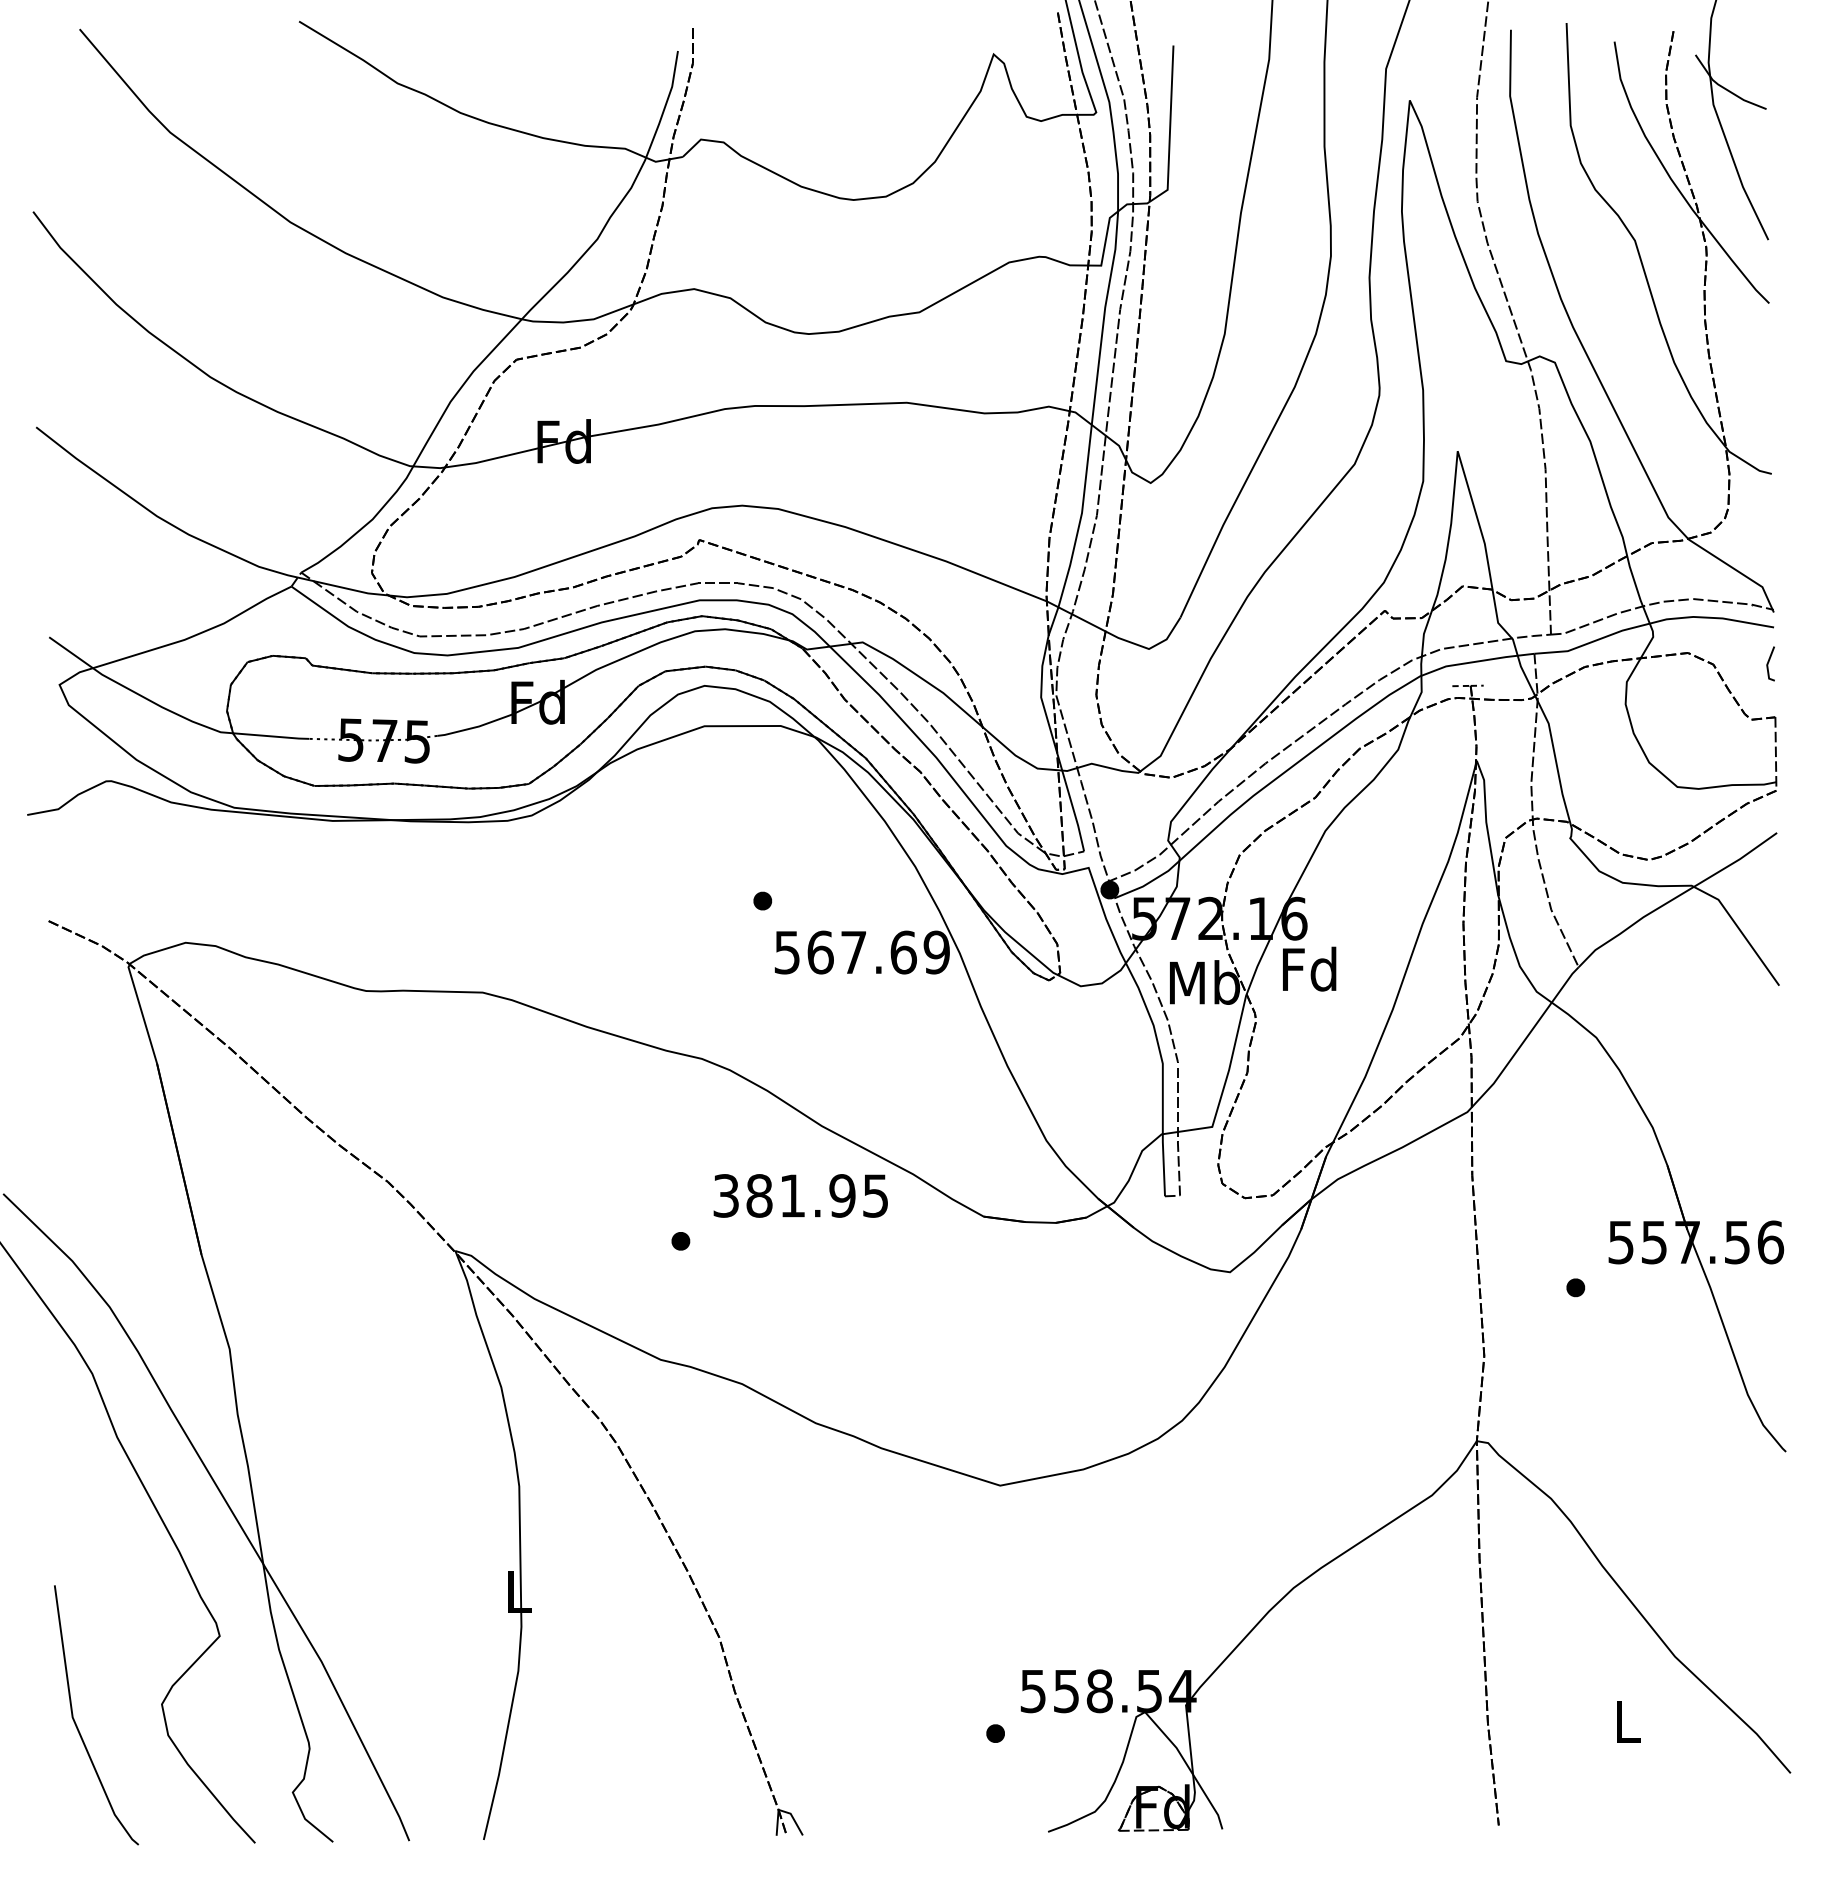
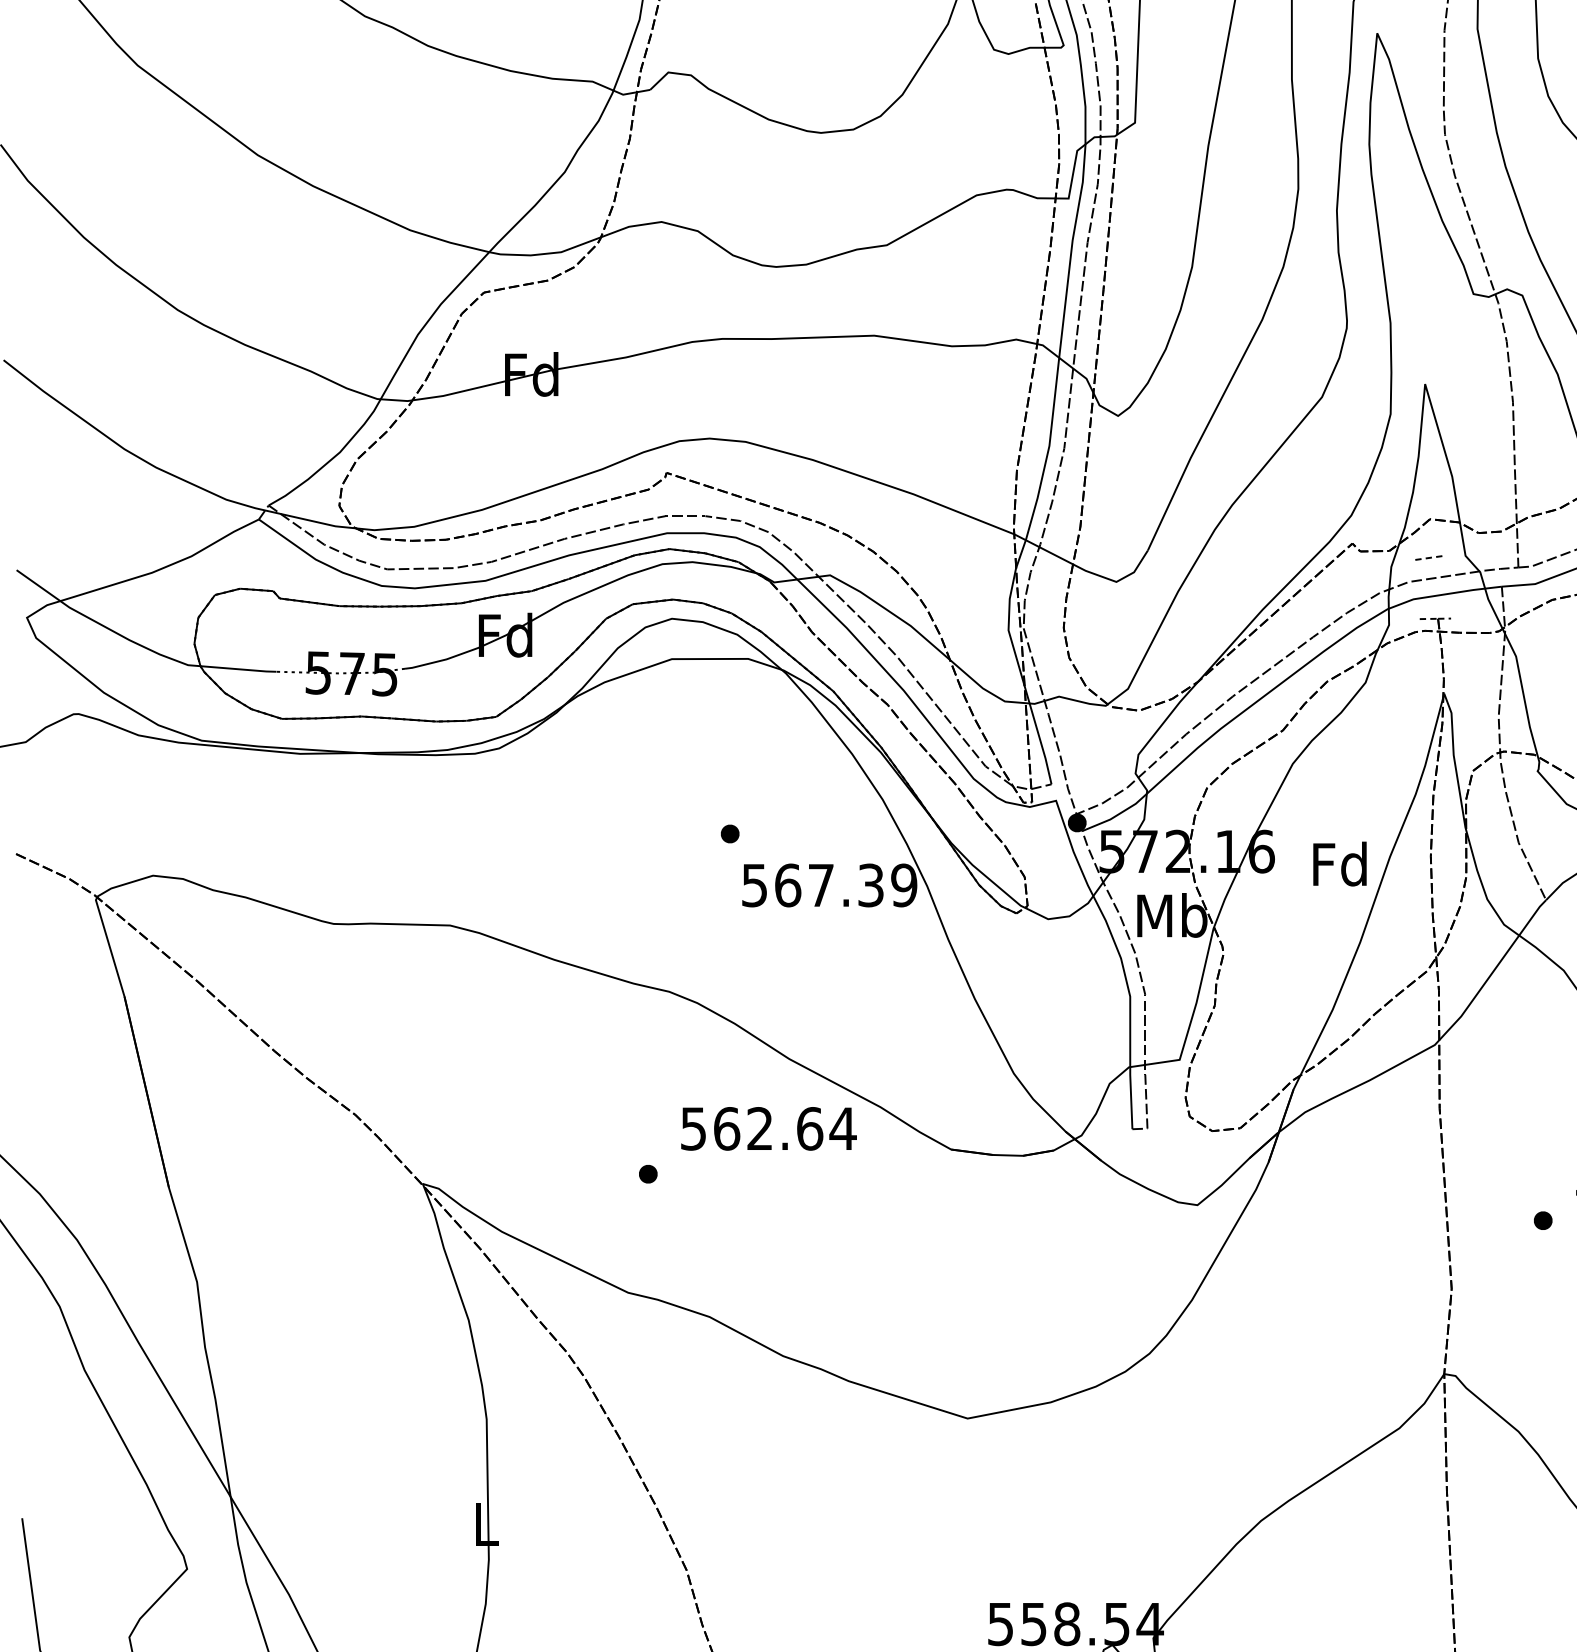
line: (1460, 624) -> (1427, 557), added
text: (903, 952) -> (870, 885), 567.69 -> 567.39
text: (1309, 968) -> (1339, 863), moved
text: (801, 1195) -> (768, 1128), 381.95 -> 562.64

